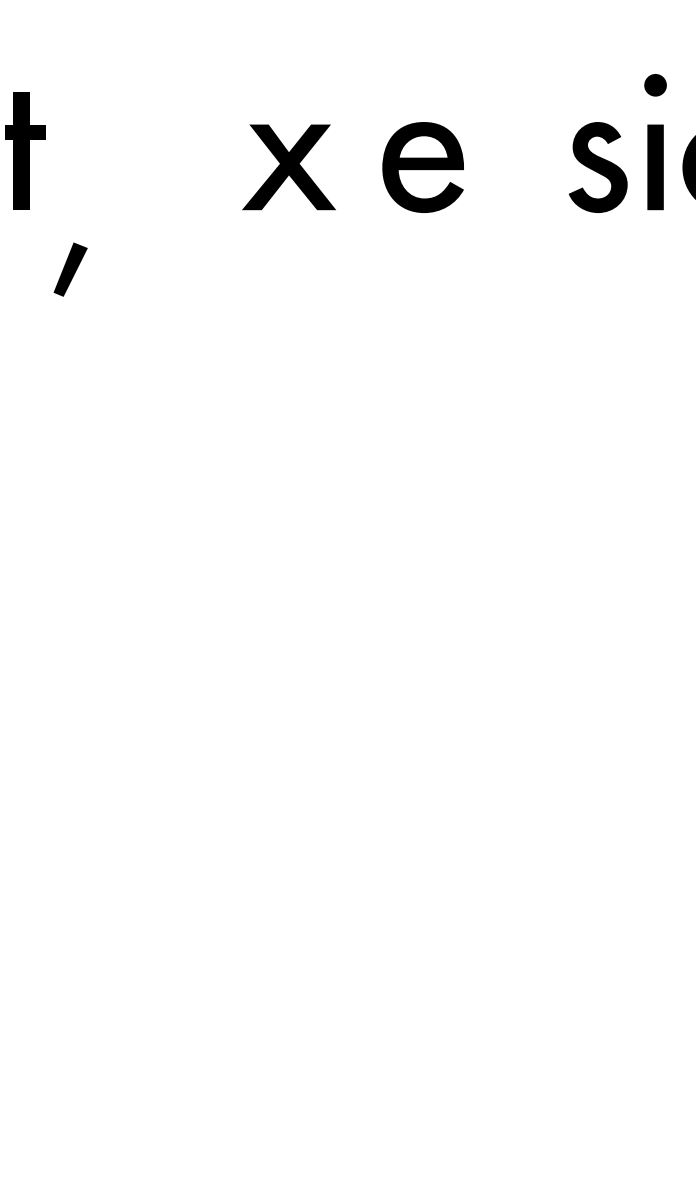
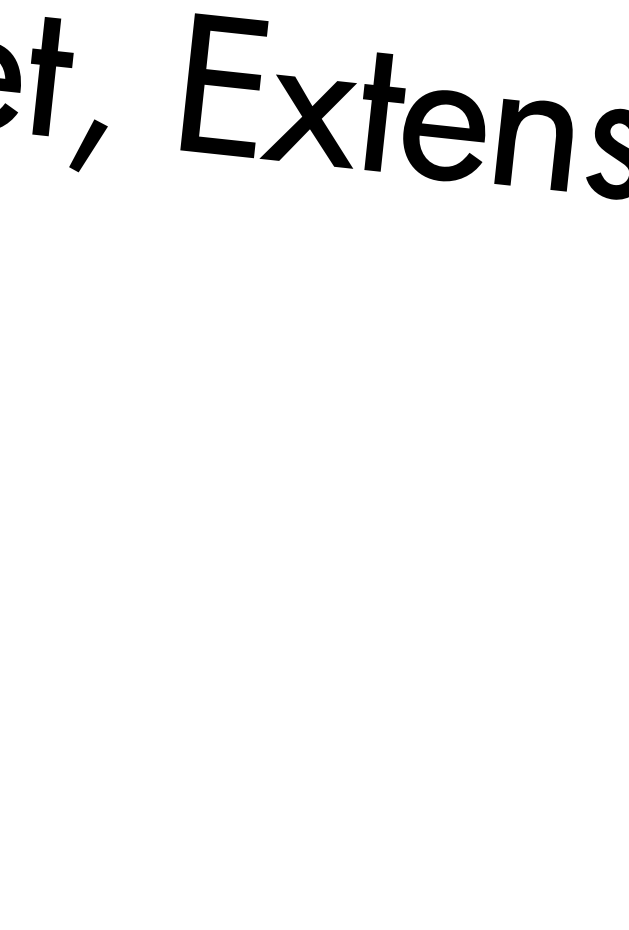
fill: (199, 141) -> (224, 86), added
fill: (358, 150) -> (381, 111), added
fill: (514, 166) -> (535, 144), added
part: (70, 269) -> (88, 145), moved

